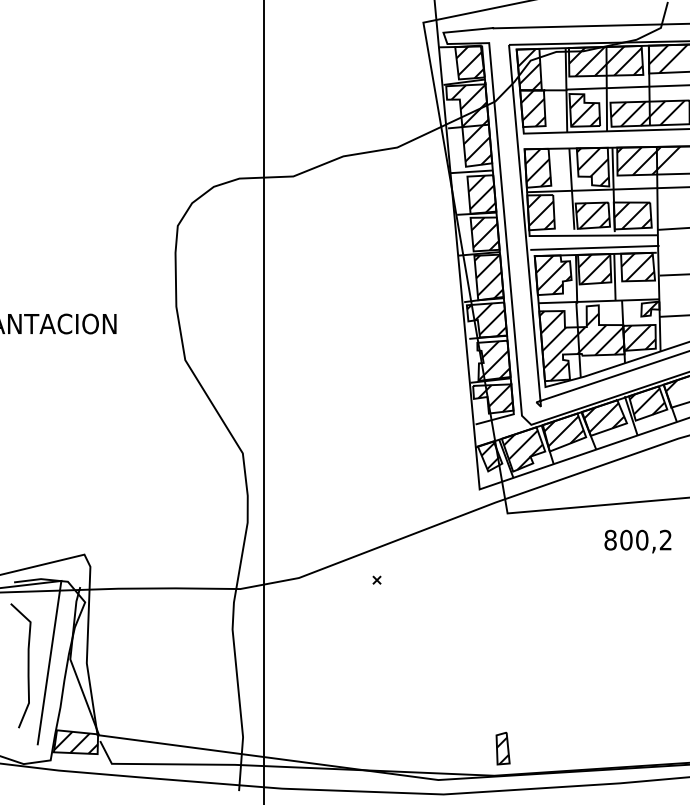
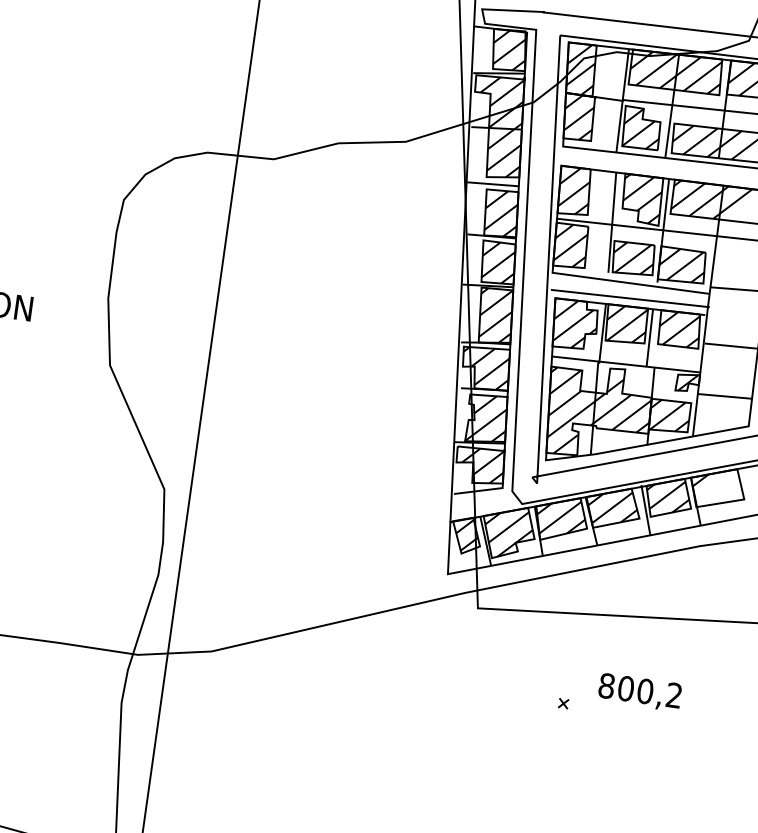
text: (637, 541) -> (639, 692), moved
part: (376, 579) -> (563, 702), moved

